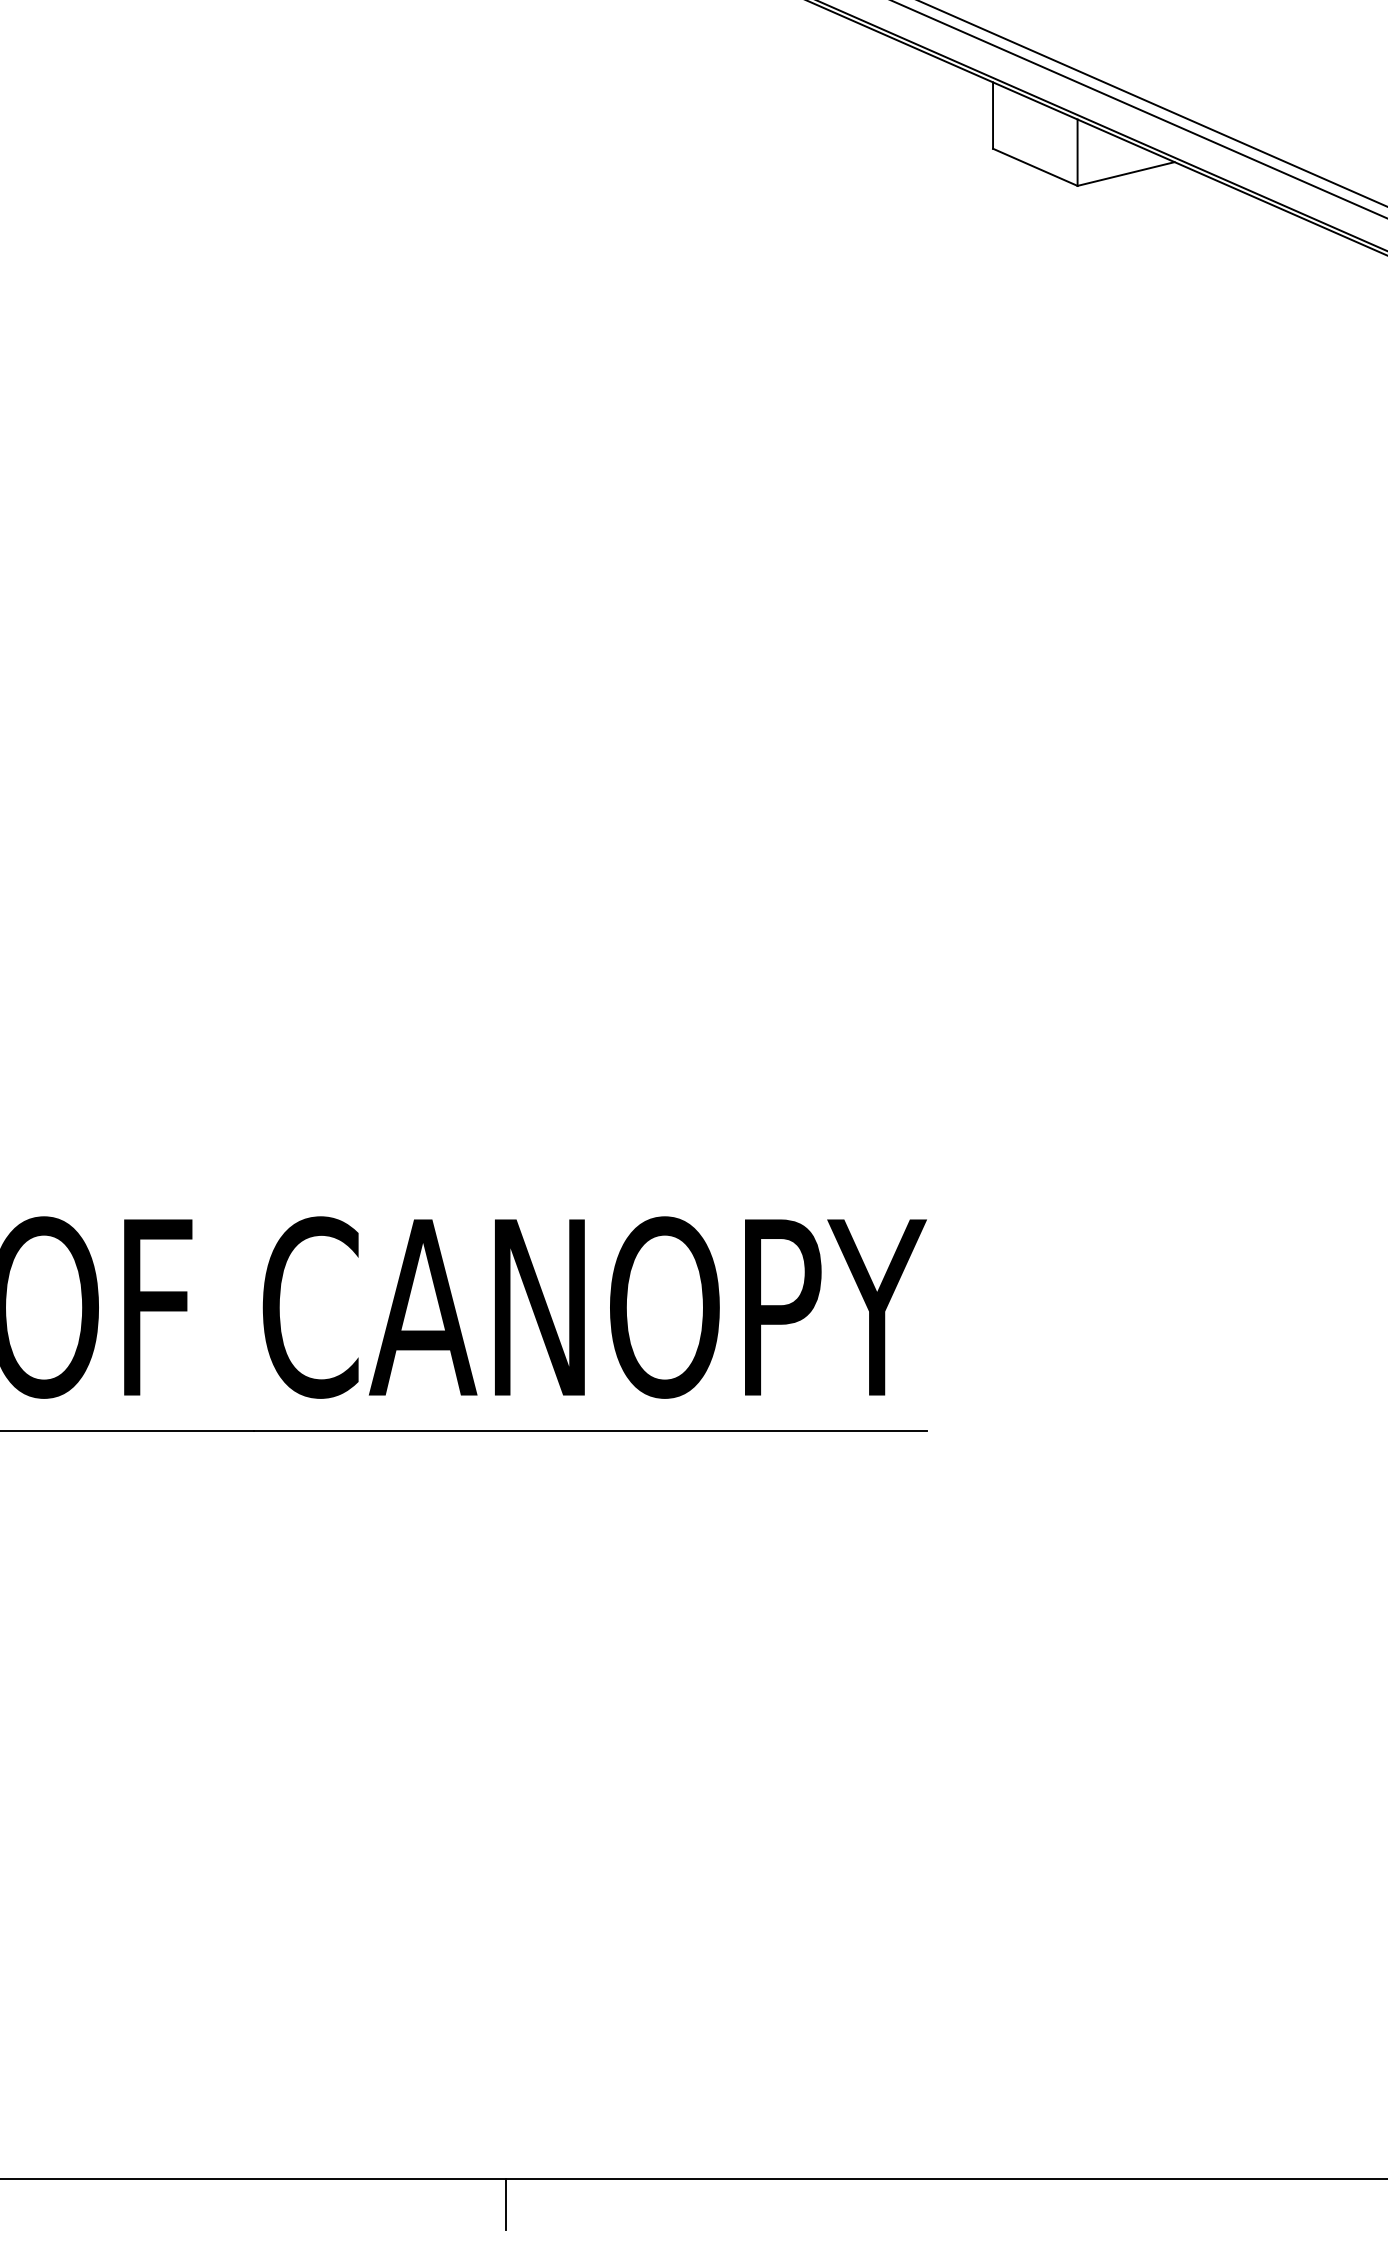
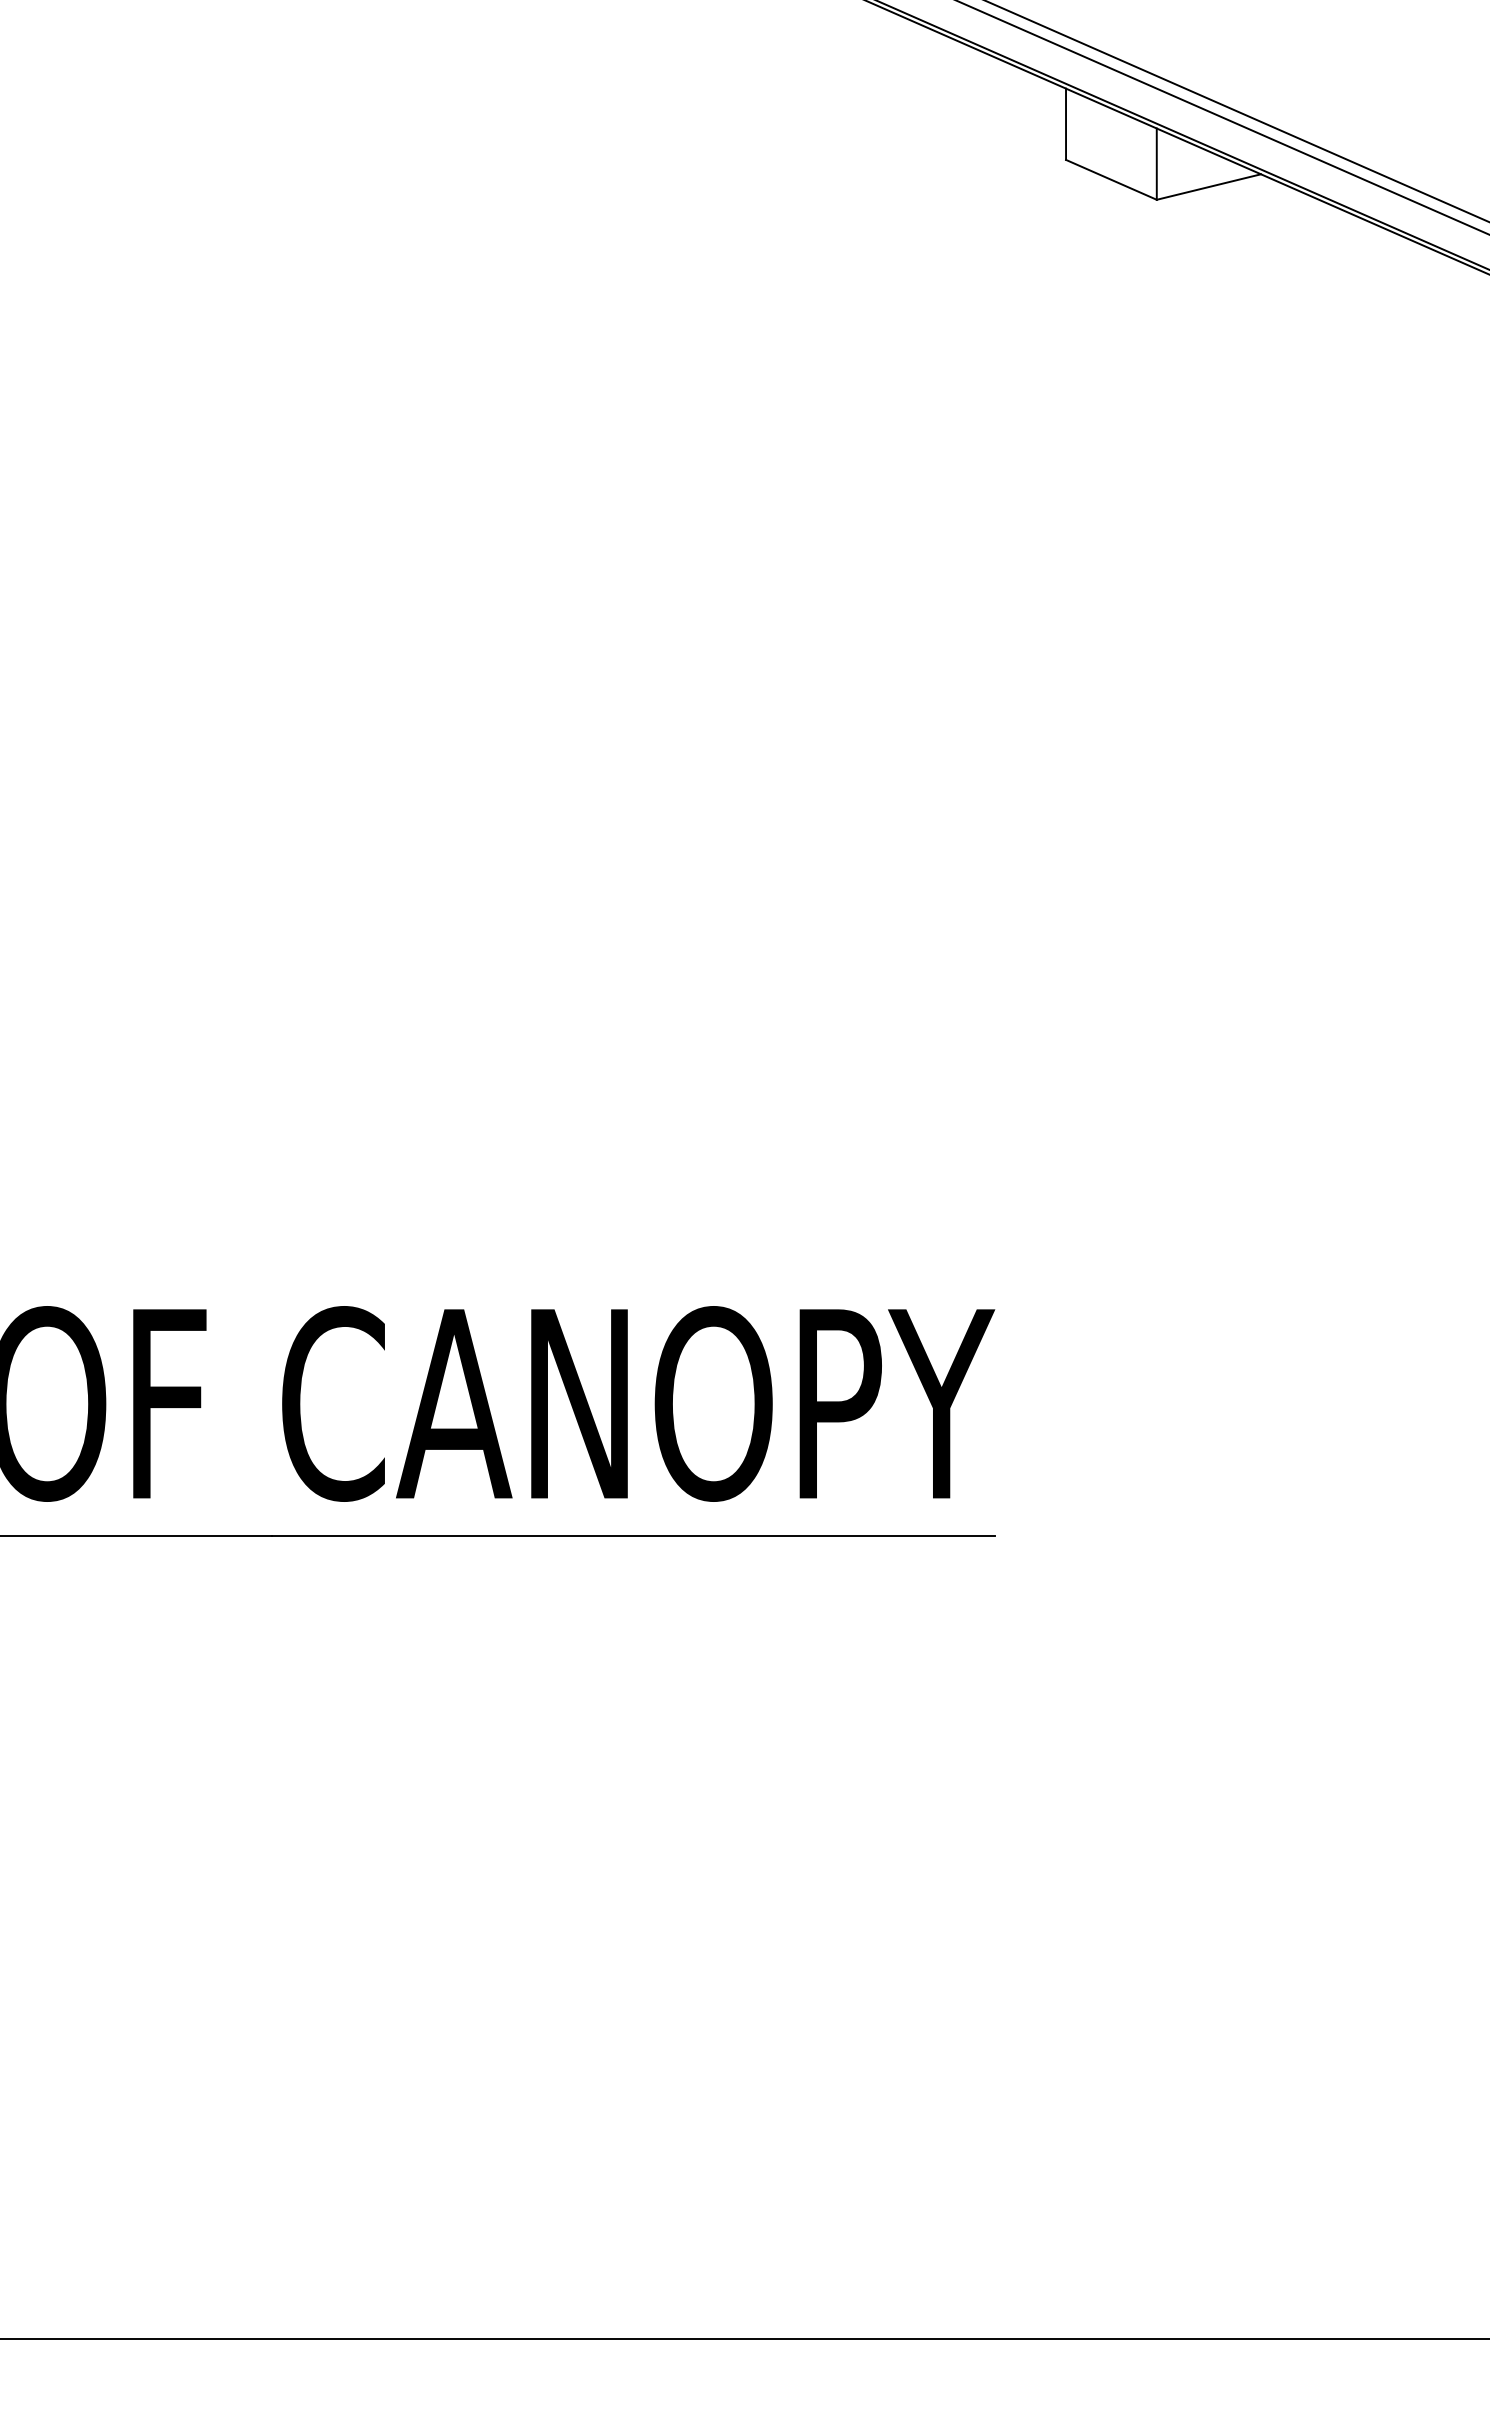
line: (506, 2204) -> (543, 2366), removed

